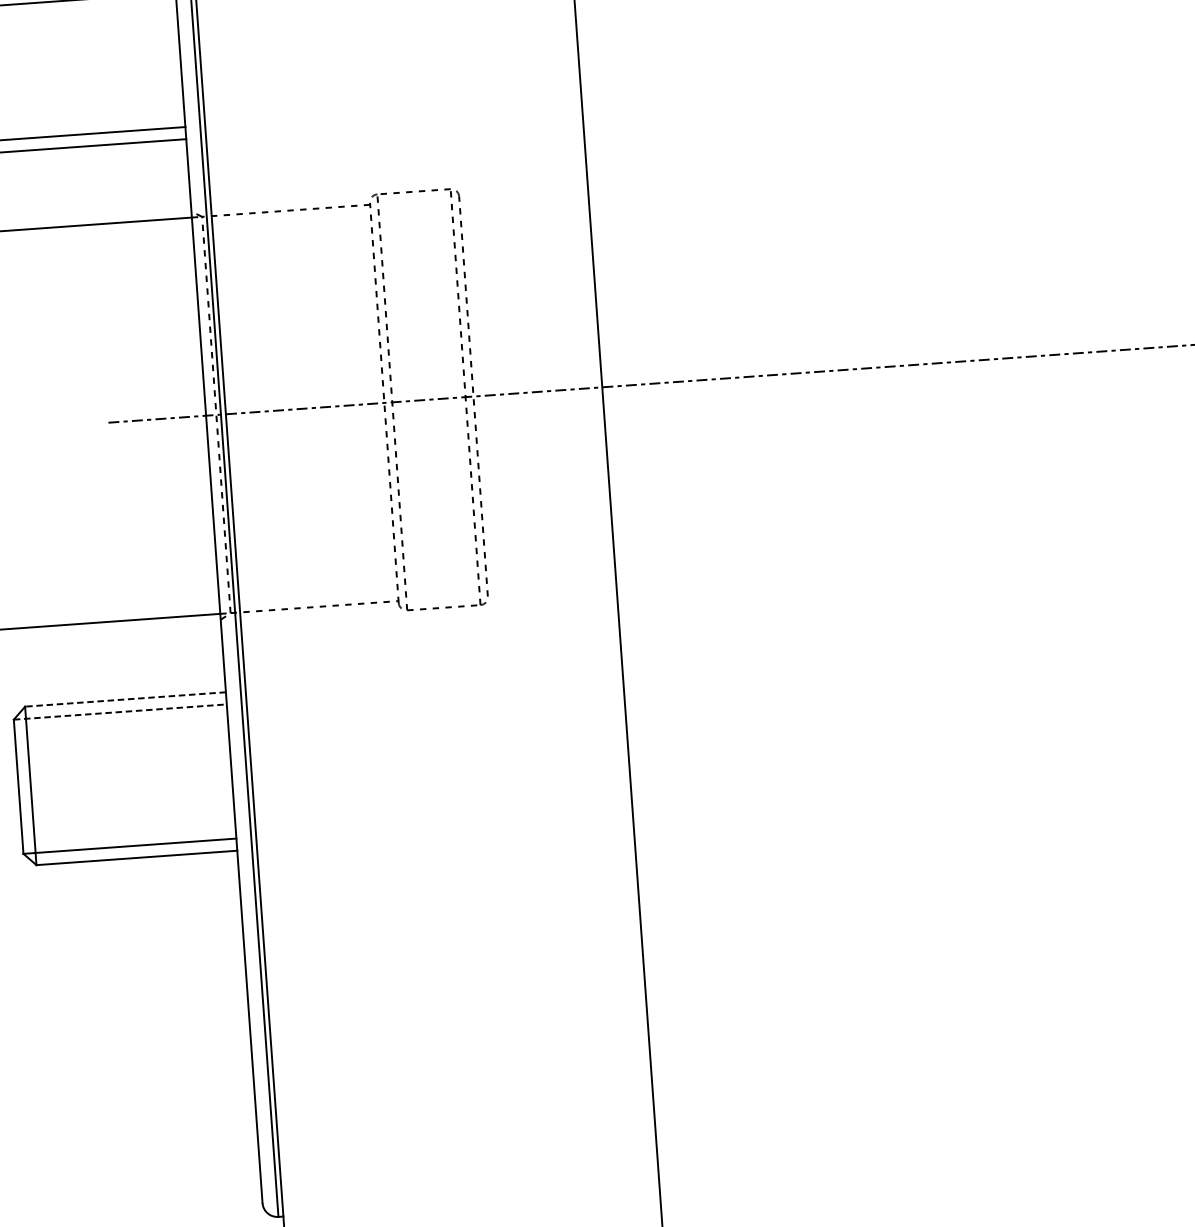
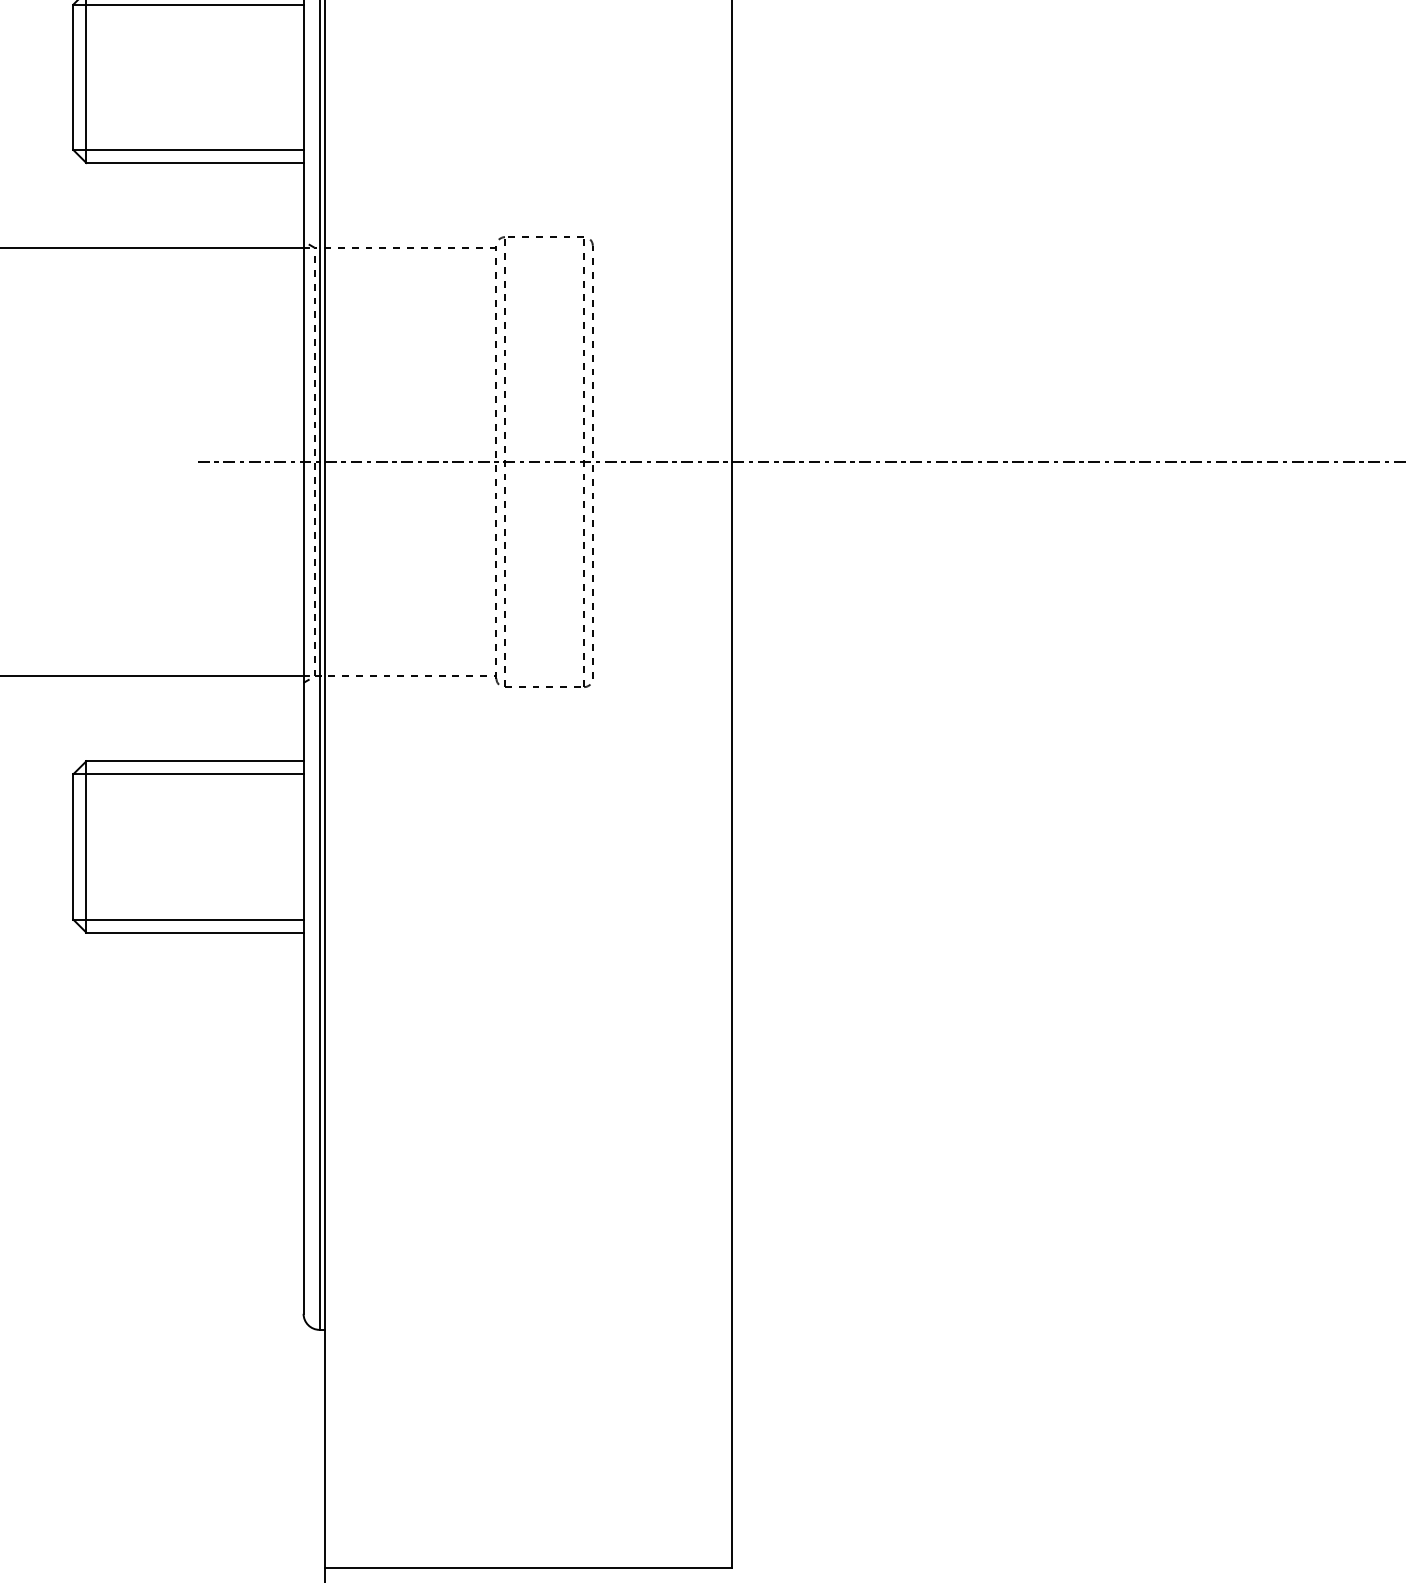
line: (126, 699) -> (195, 761), dashed -> solid
line: (120, 712) -> (188, 774), dashed -> solid

